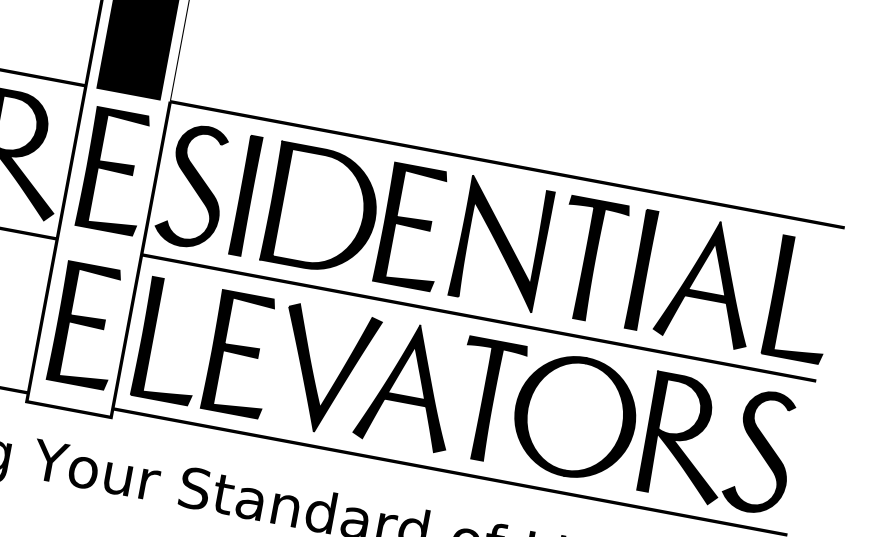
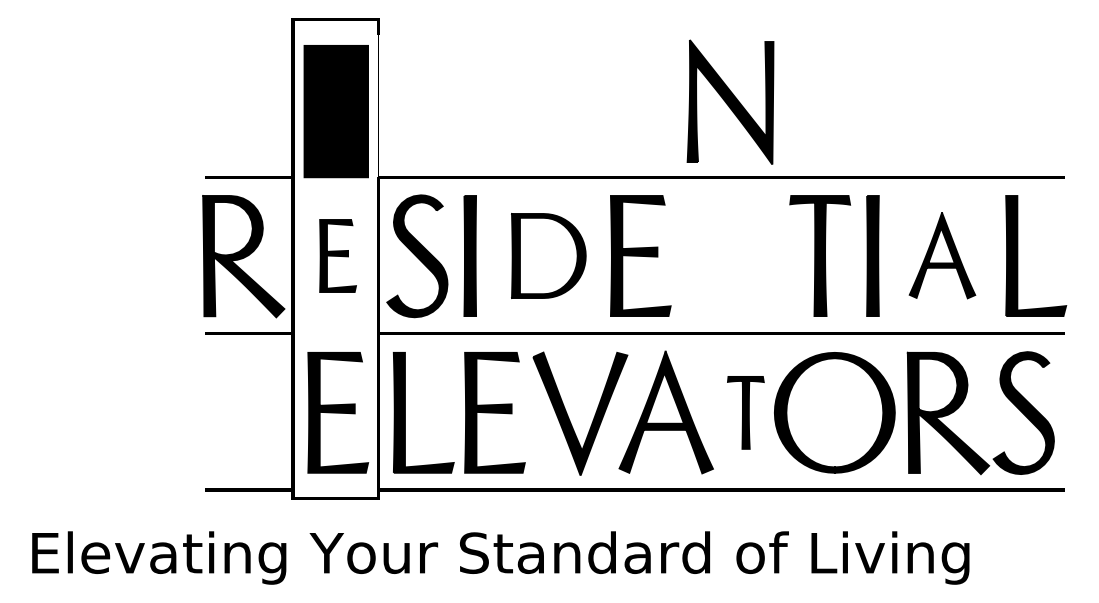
part: (115, 170) -> (337, 255), size x0.6
part: (322, 209) -> (548, 255), size x0.7
part: (501, 243) -> (730, 101), moved
part: (710, 282) -> (942, 255), size x0.7
part: (487, 400) -> (745, 412), size x0.6

